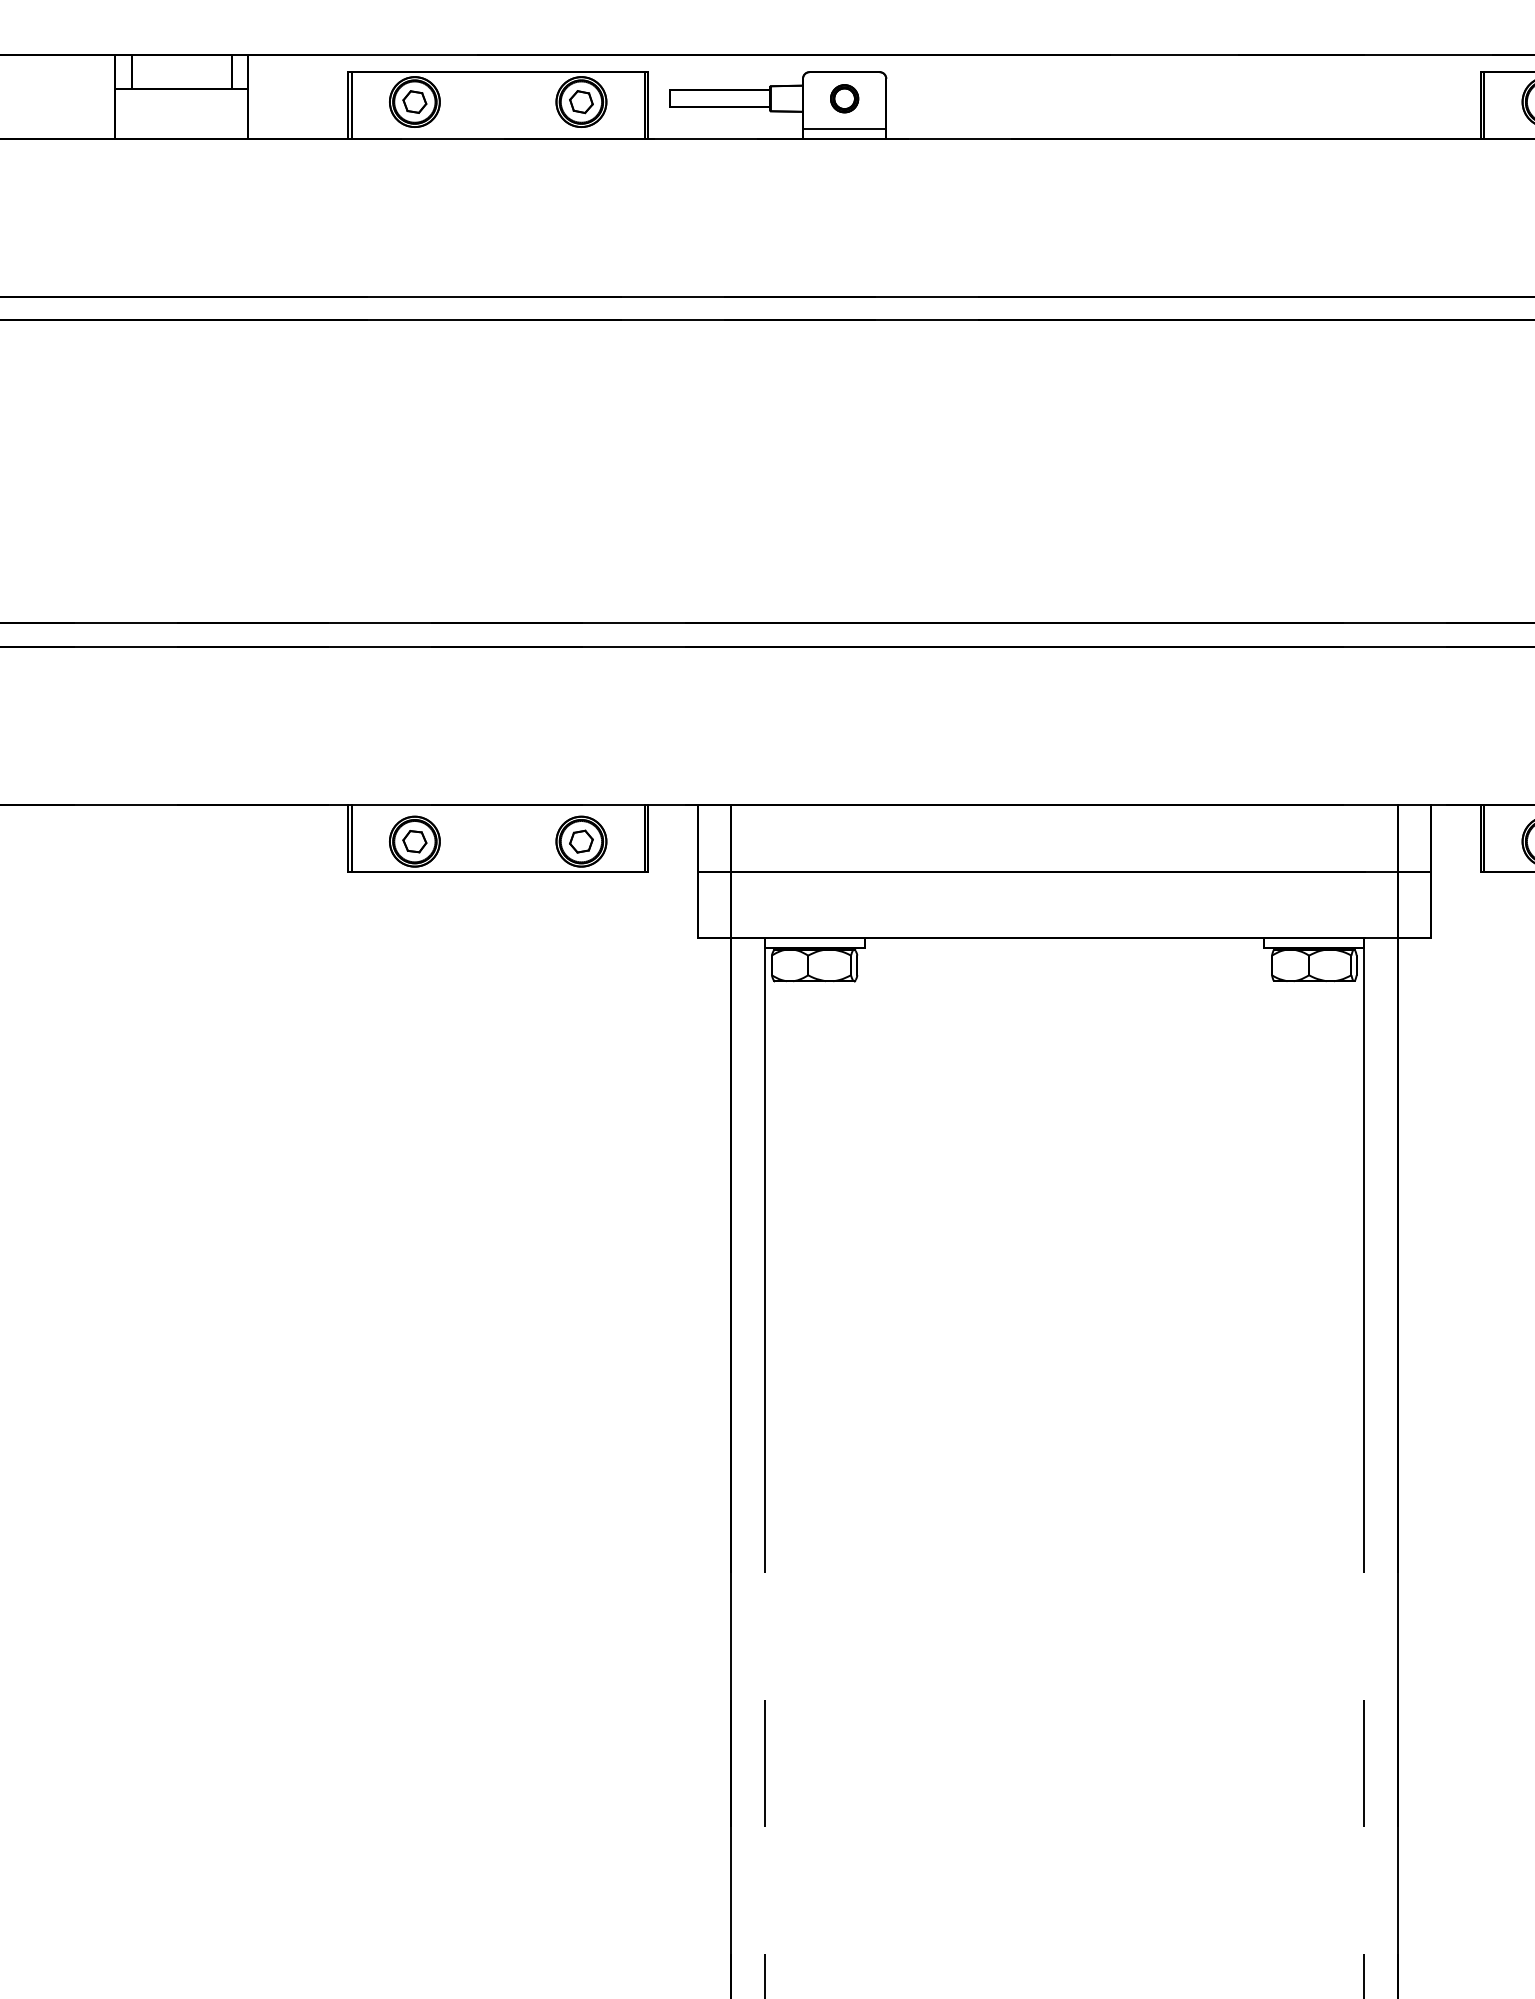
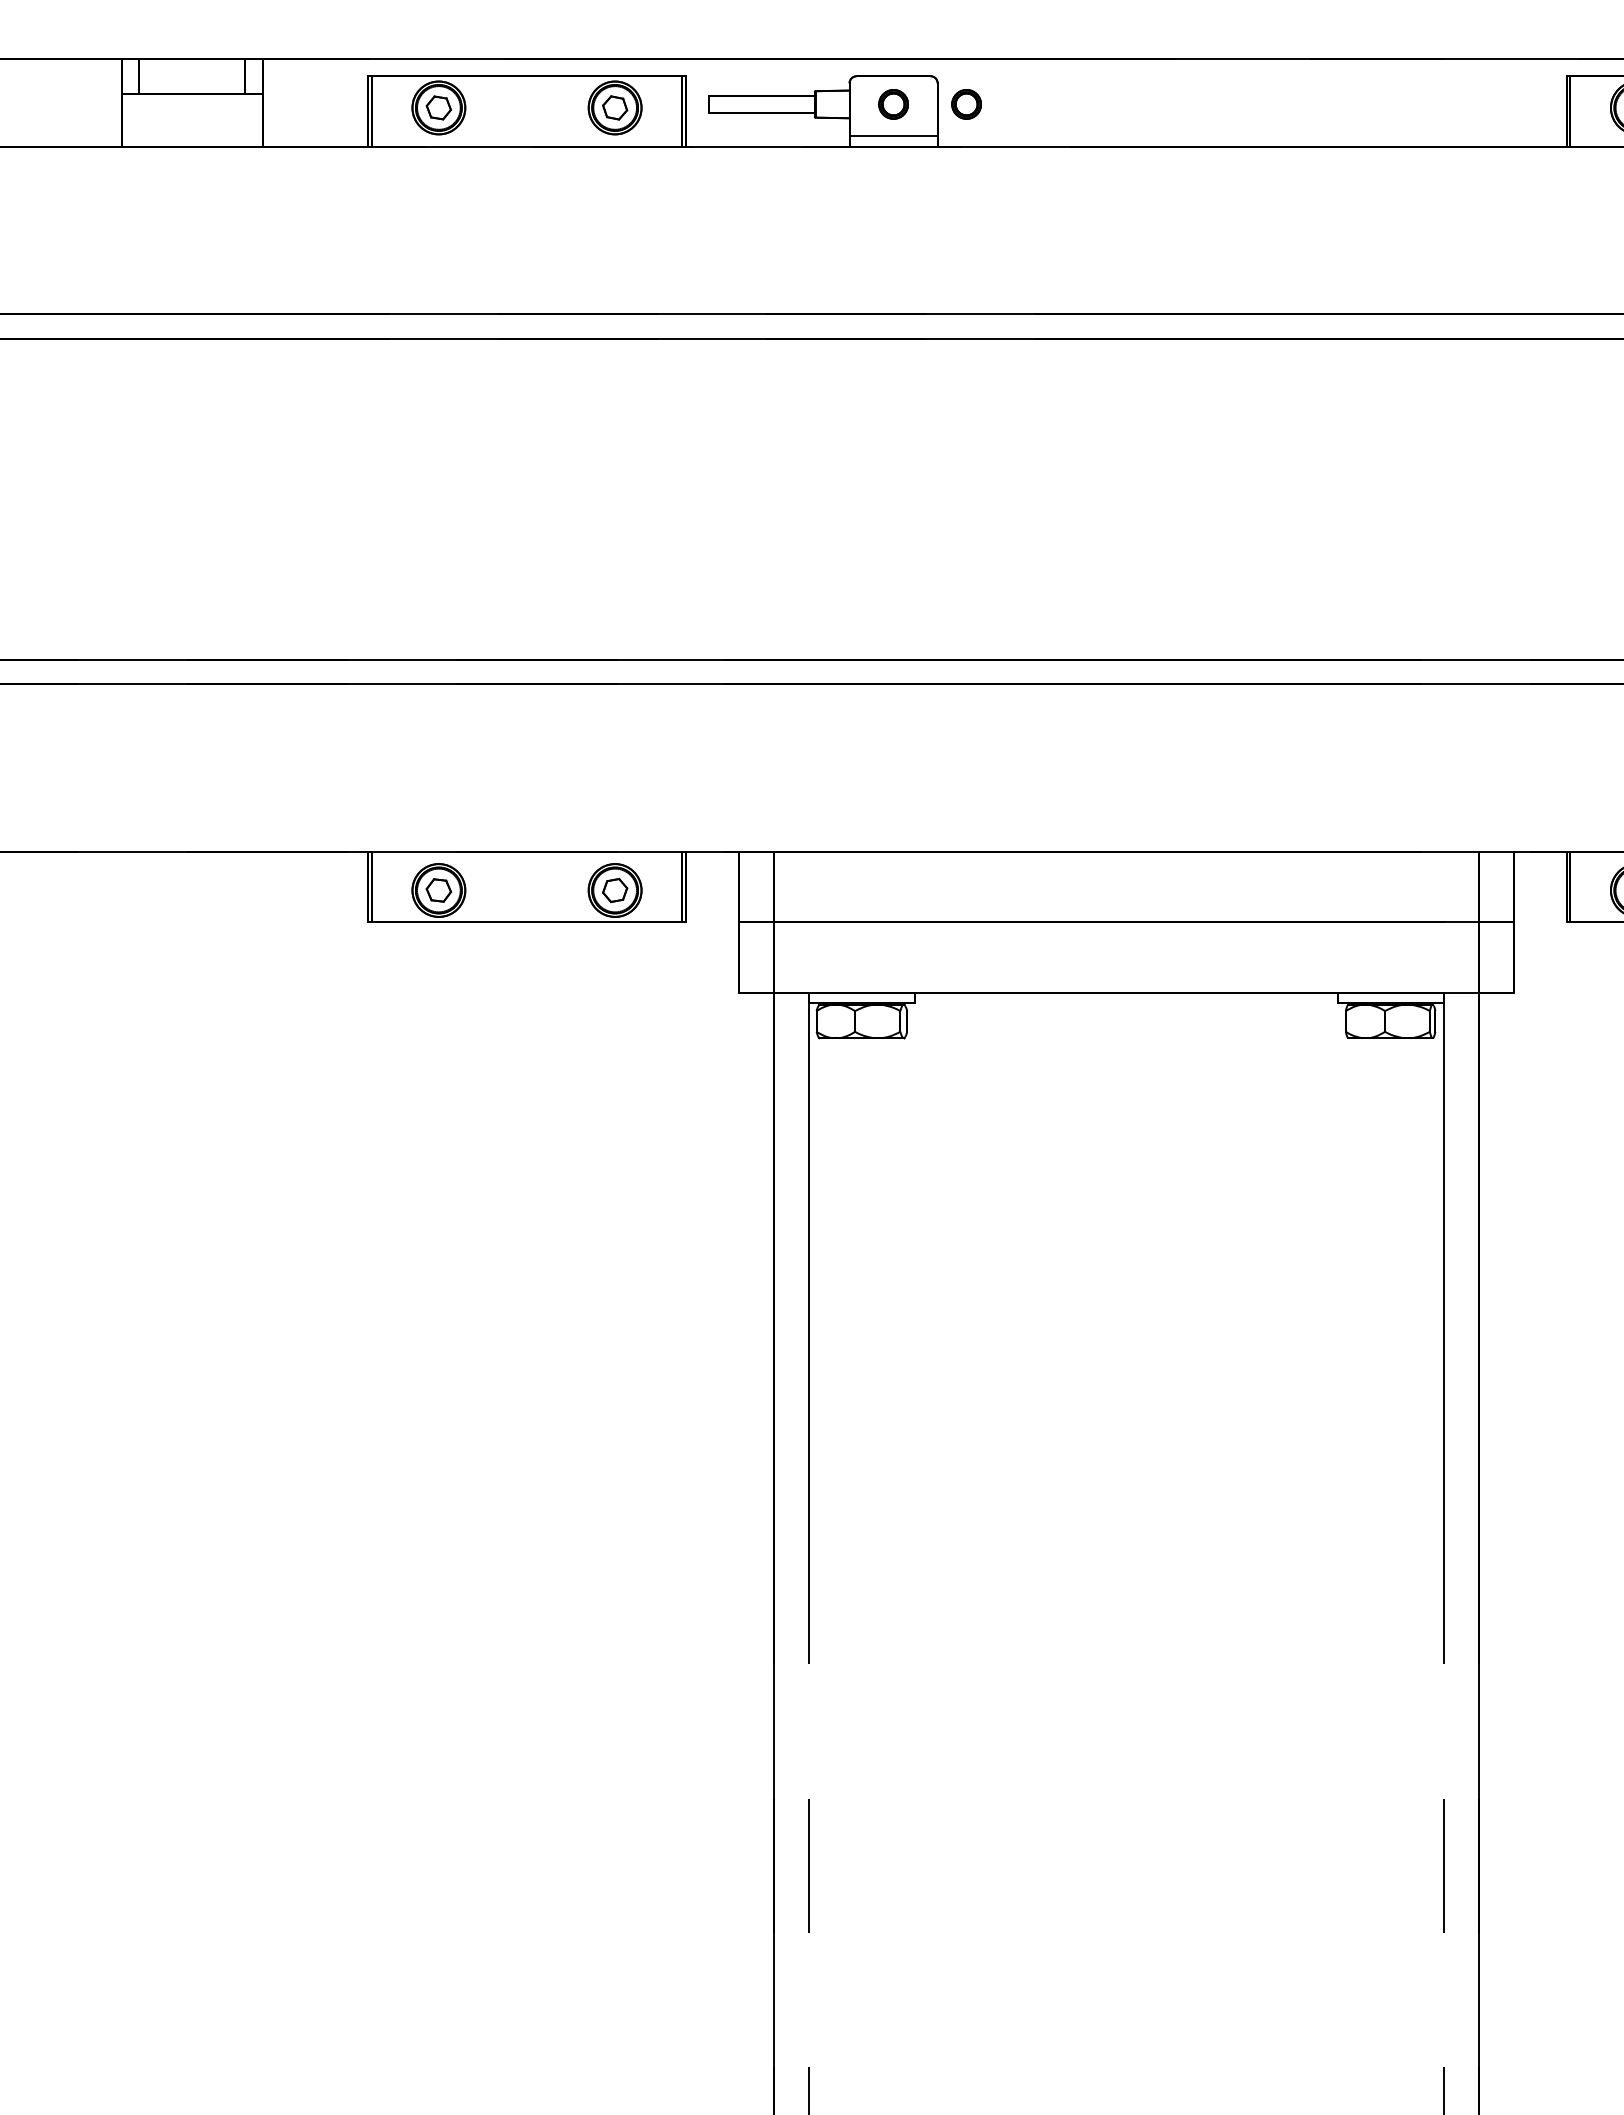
part: (913, 98) -> (966, 104), added

